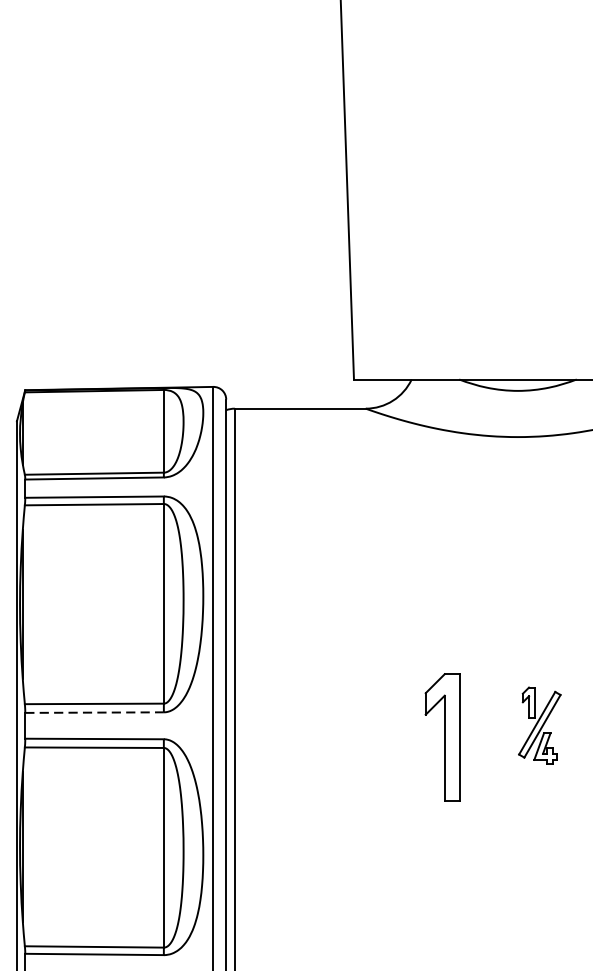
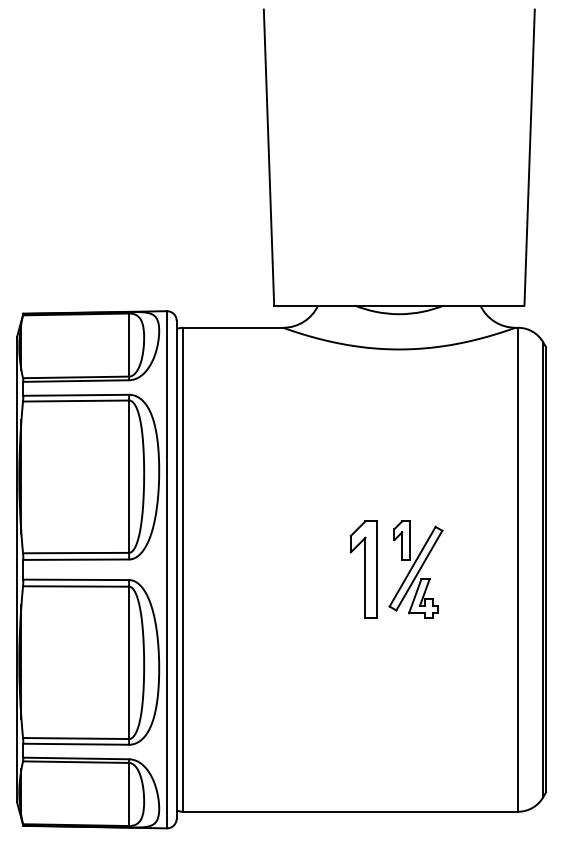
line: (94, 712) -> (76, 559), dashed -> solid
part: (539, 725) -> (415, 569), size x1.67
part: (442, 737) -> (363, 569), moved

